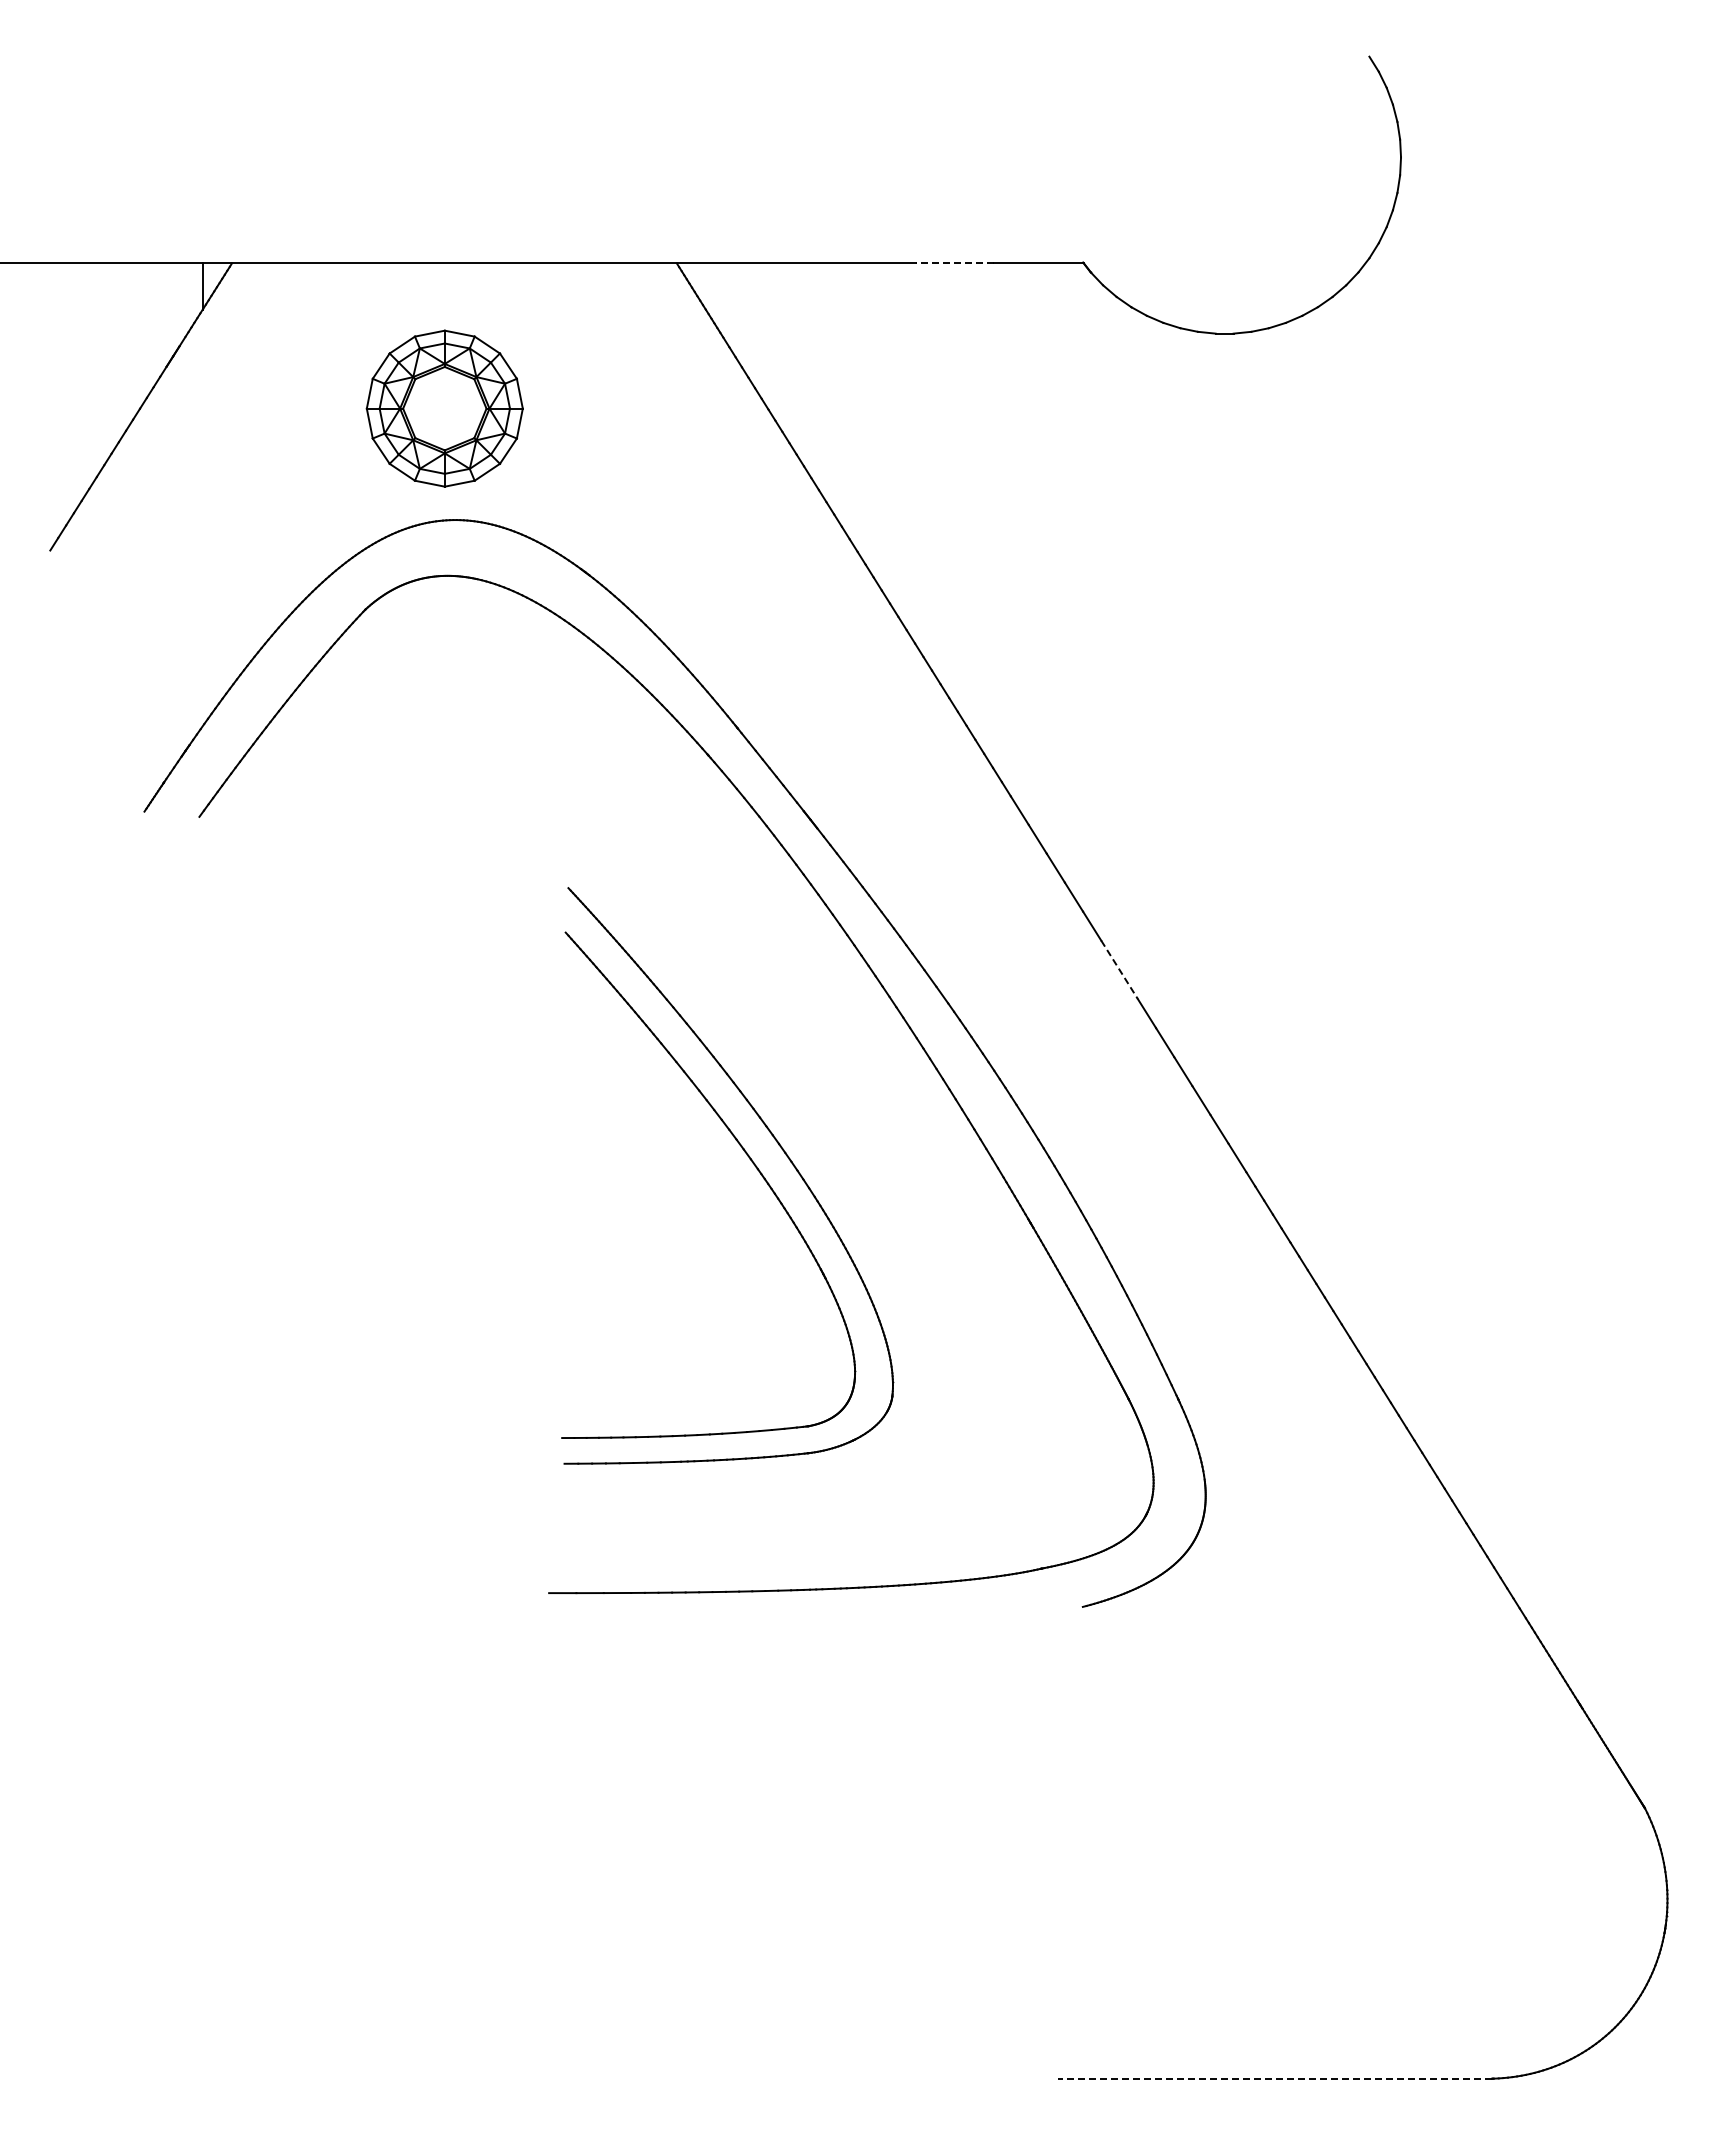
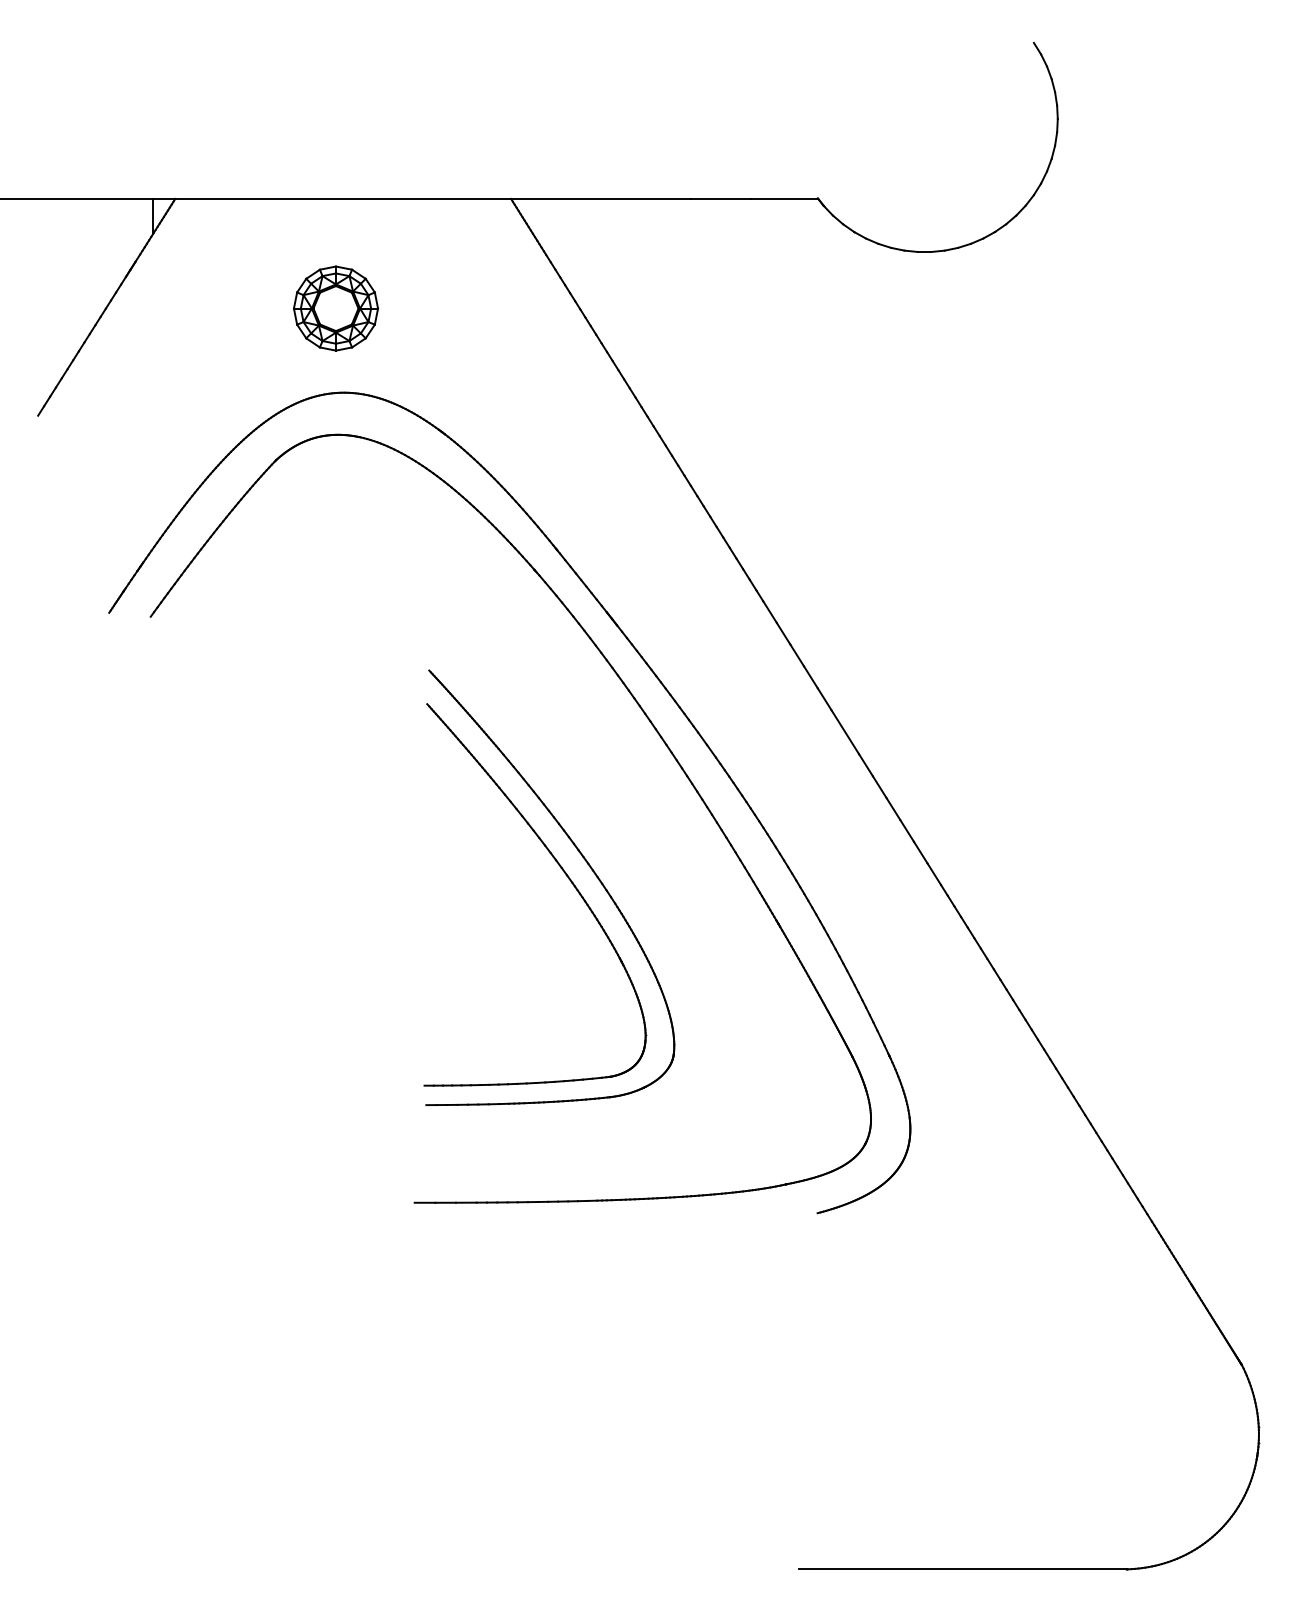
line: (954, 263) -> (720, 199), dashed -> solid
part: (444, 408) -> (335, 308), size x0.71
line: (1119, 970) -> (845, 732), dashed -> solid
line: (1274, 2078) -> (962, 1569), dashed -> solid

